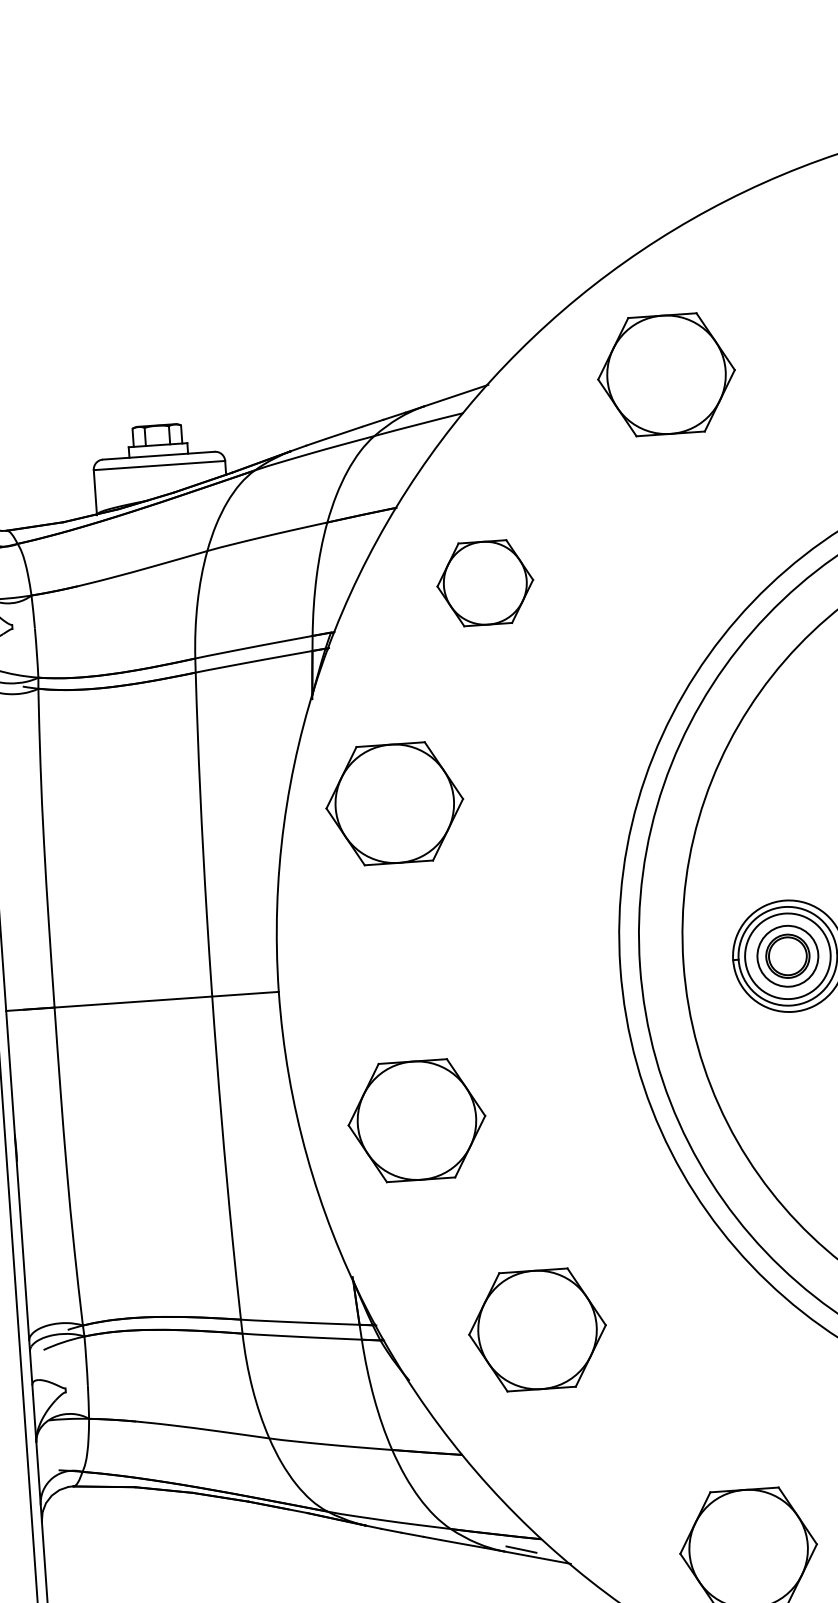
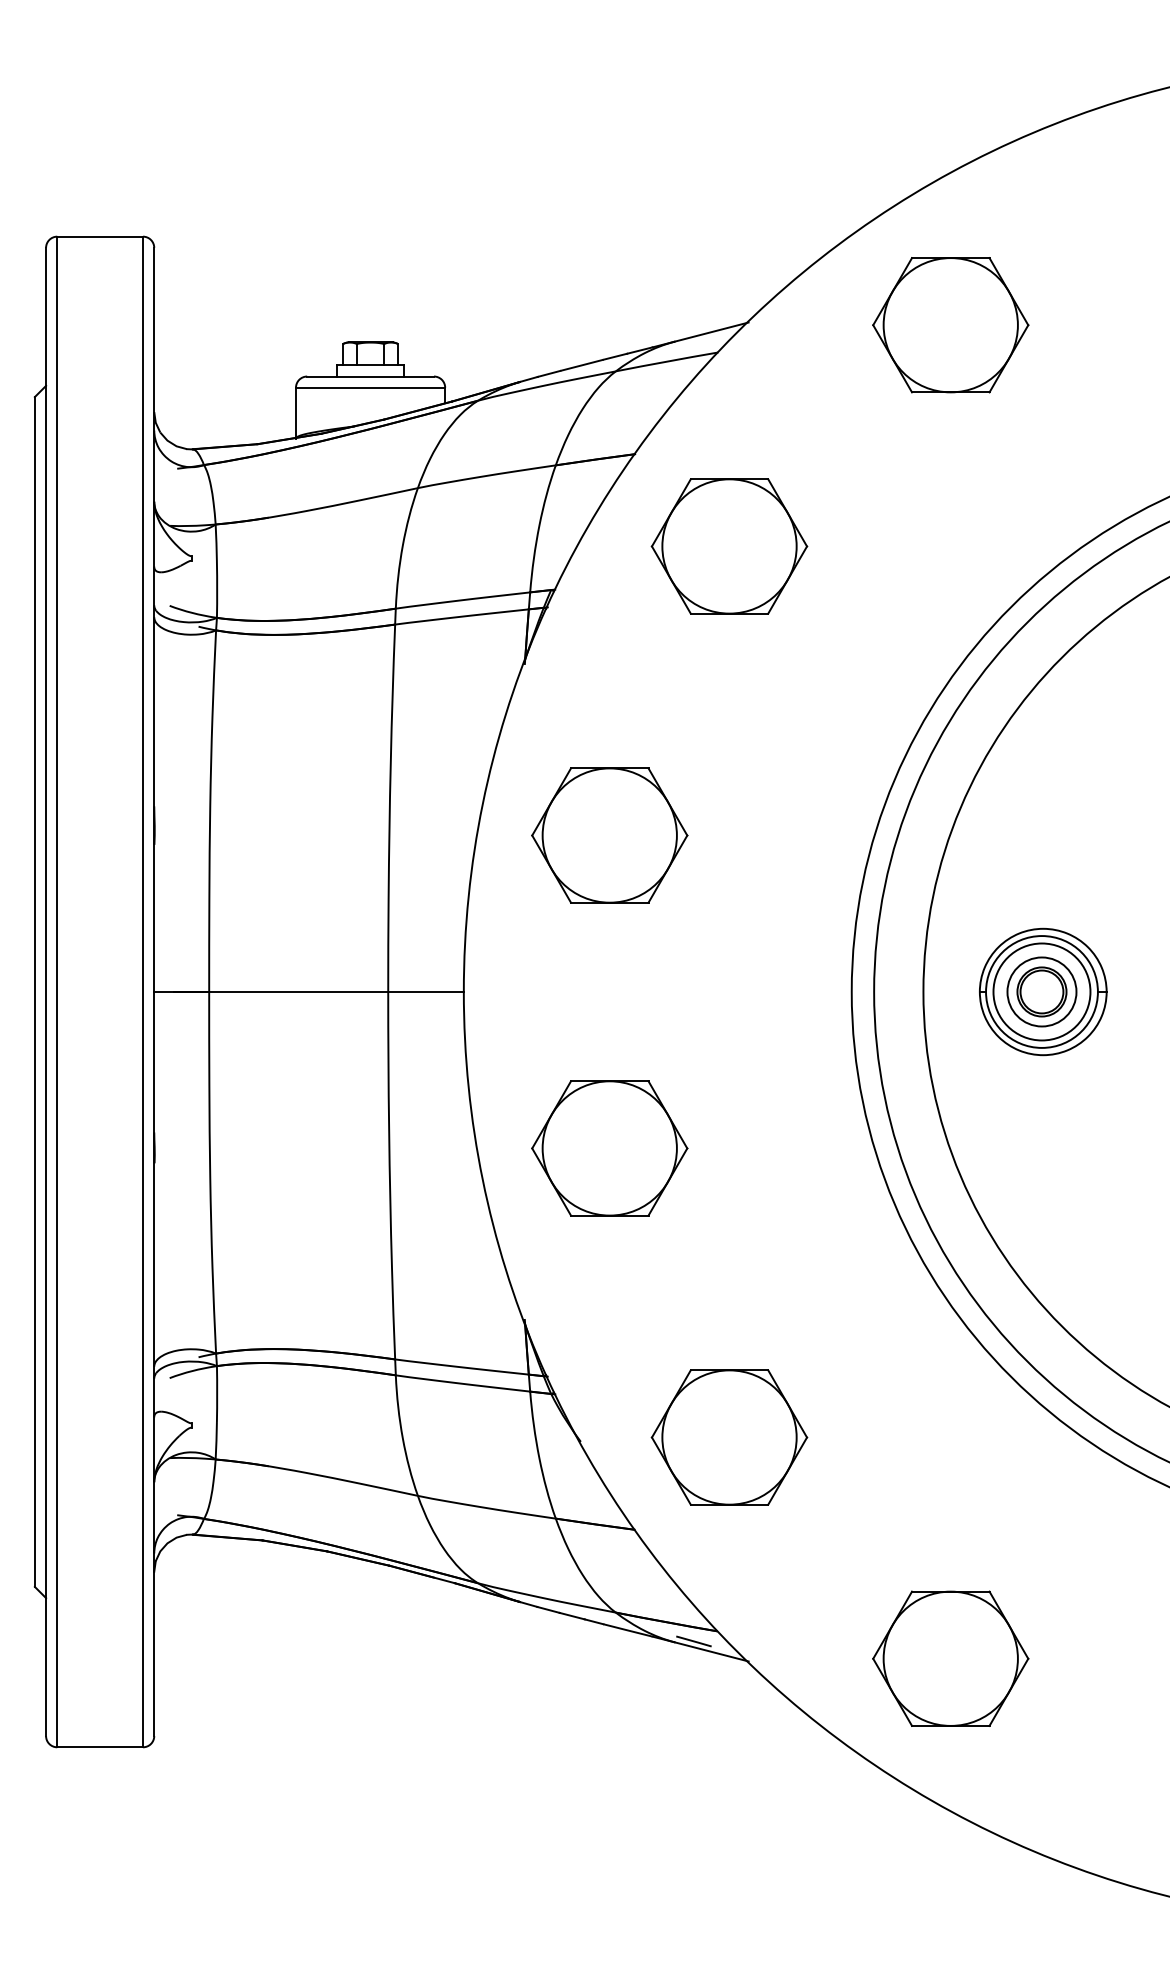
part: (485, 583) -> (729, 546), size x1.43
part: (394, 803) -> (609, 835), moved
part: (537, 1329) -> (729, 1437), moved

